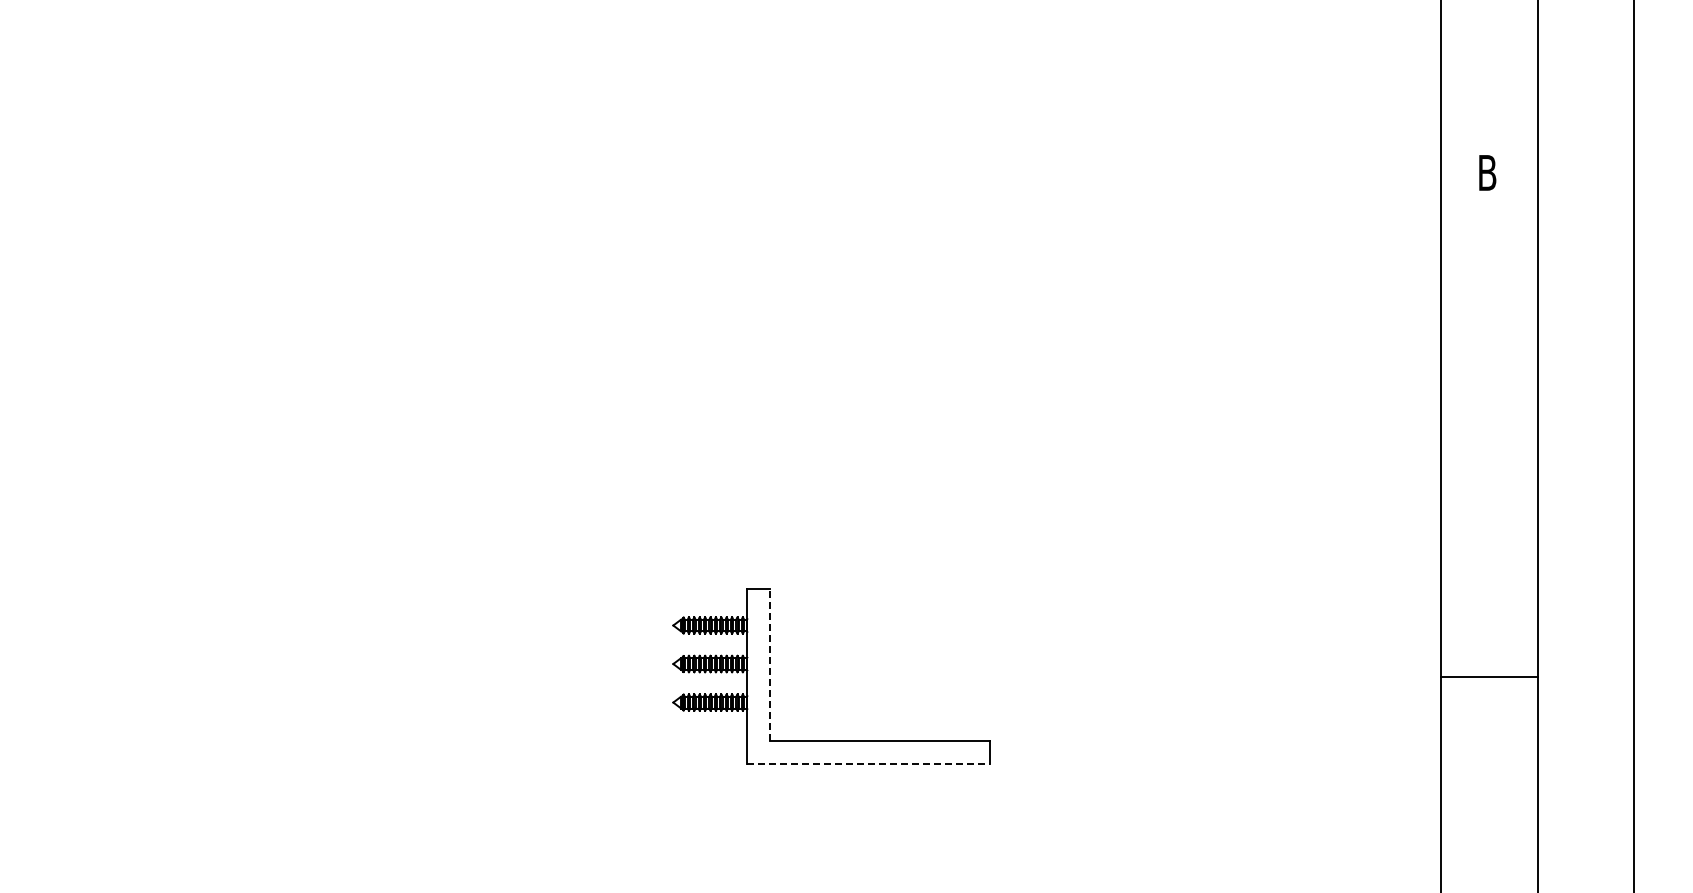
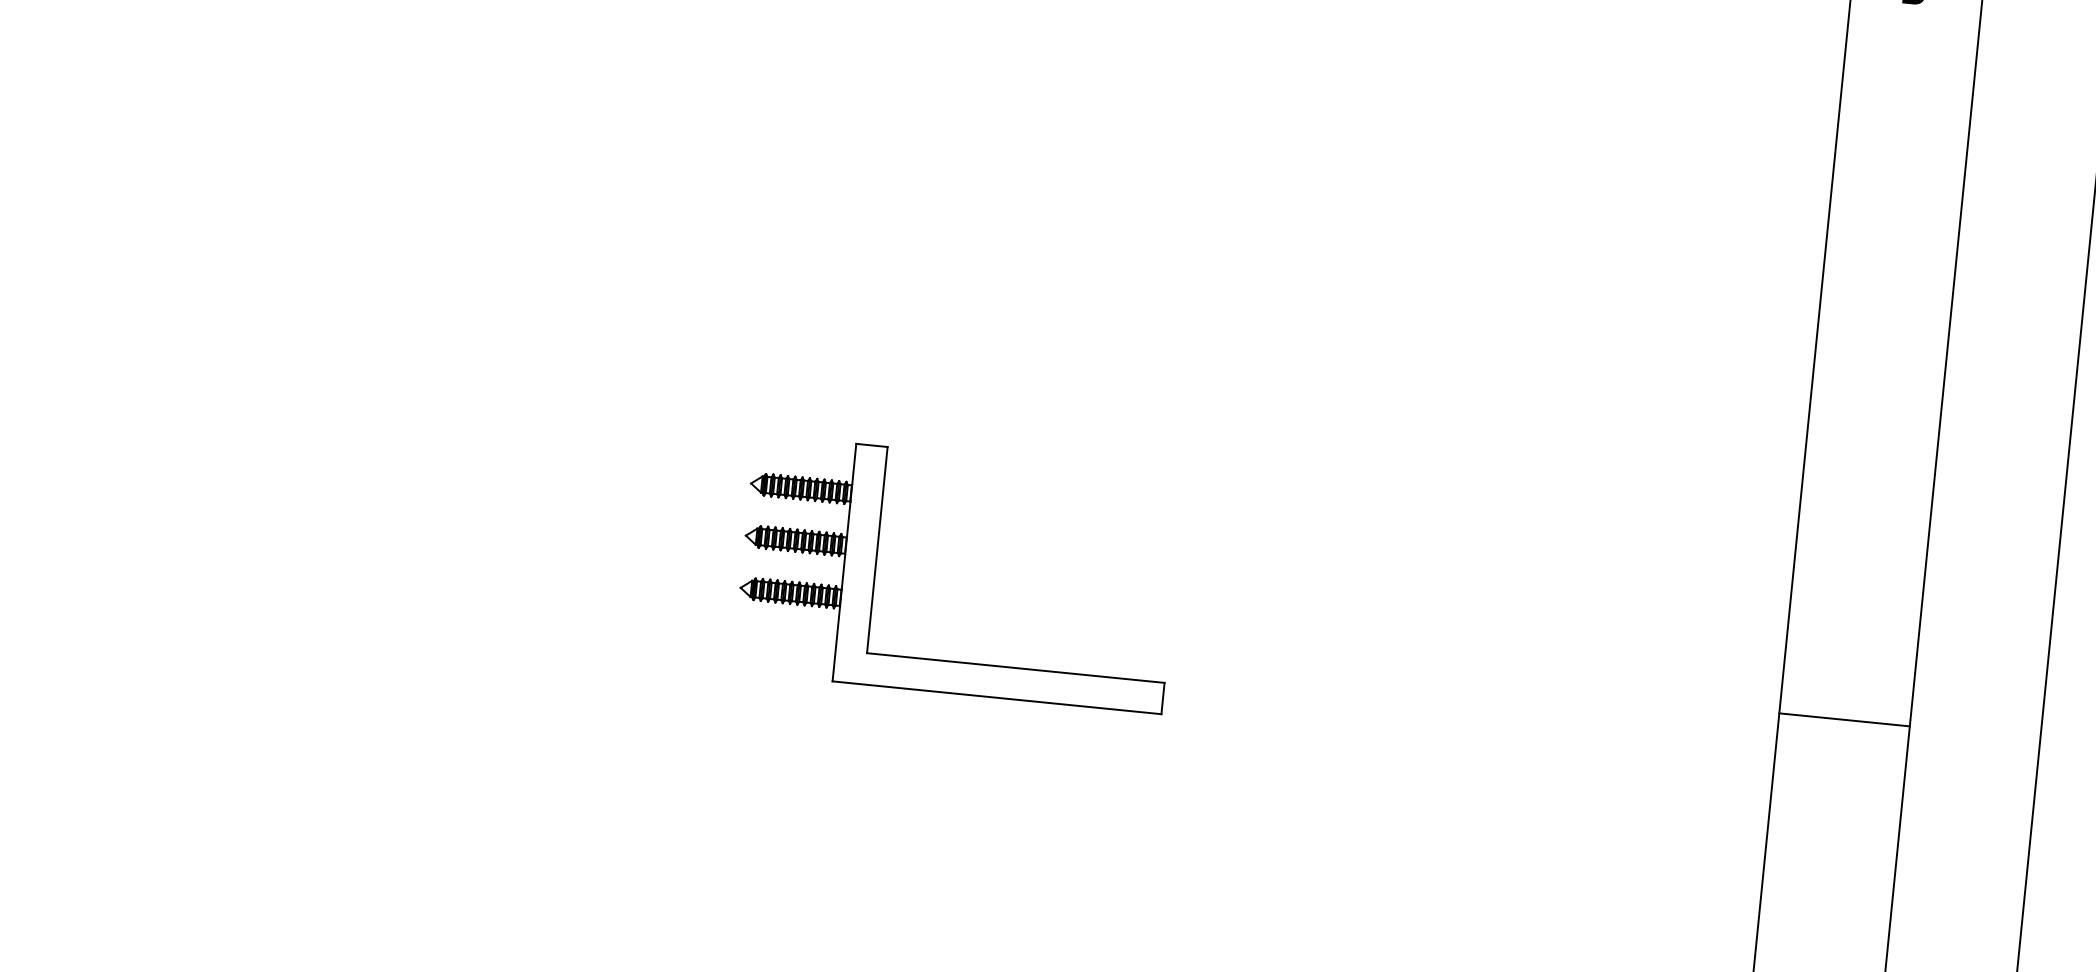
line: (770, 664) -> (877, 549), dashed -> solid
line: (1489, 676) -> (1844, 719), moved
line: (869, 764) -> (998, 698), dashed -> solid

